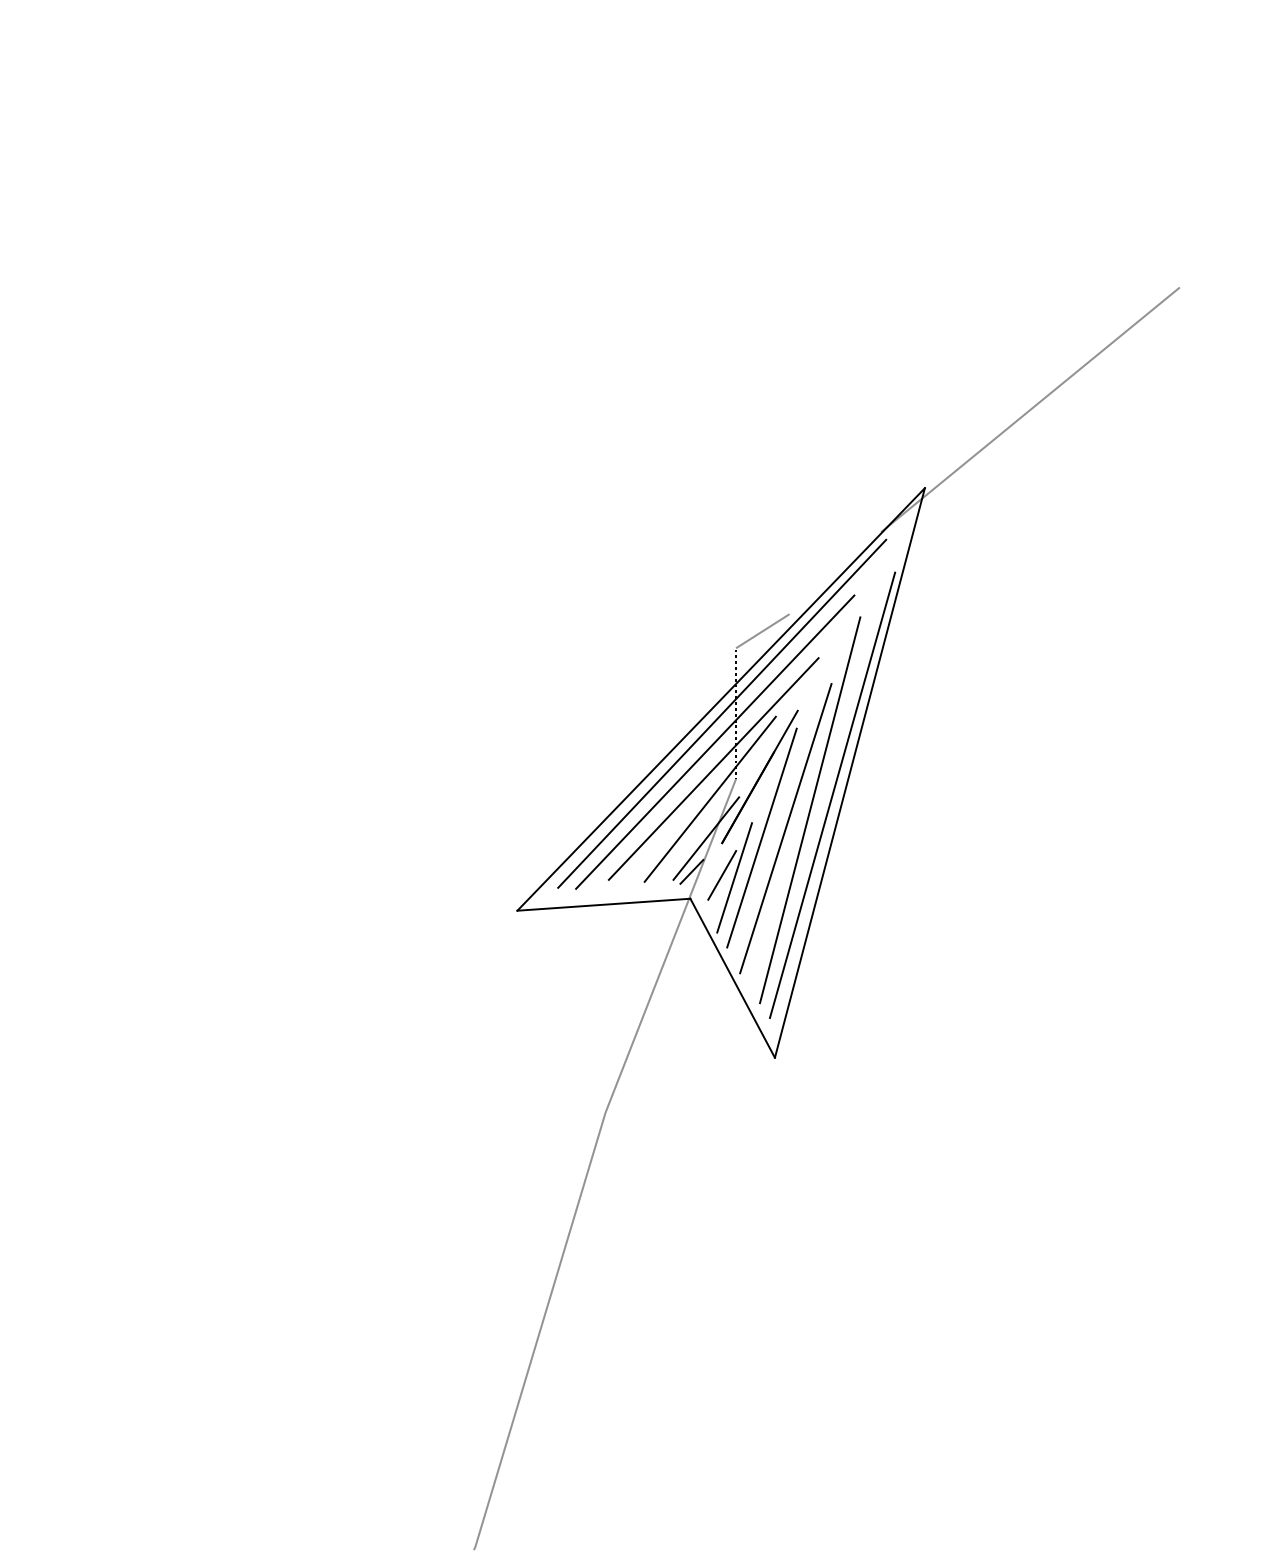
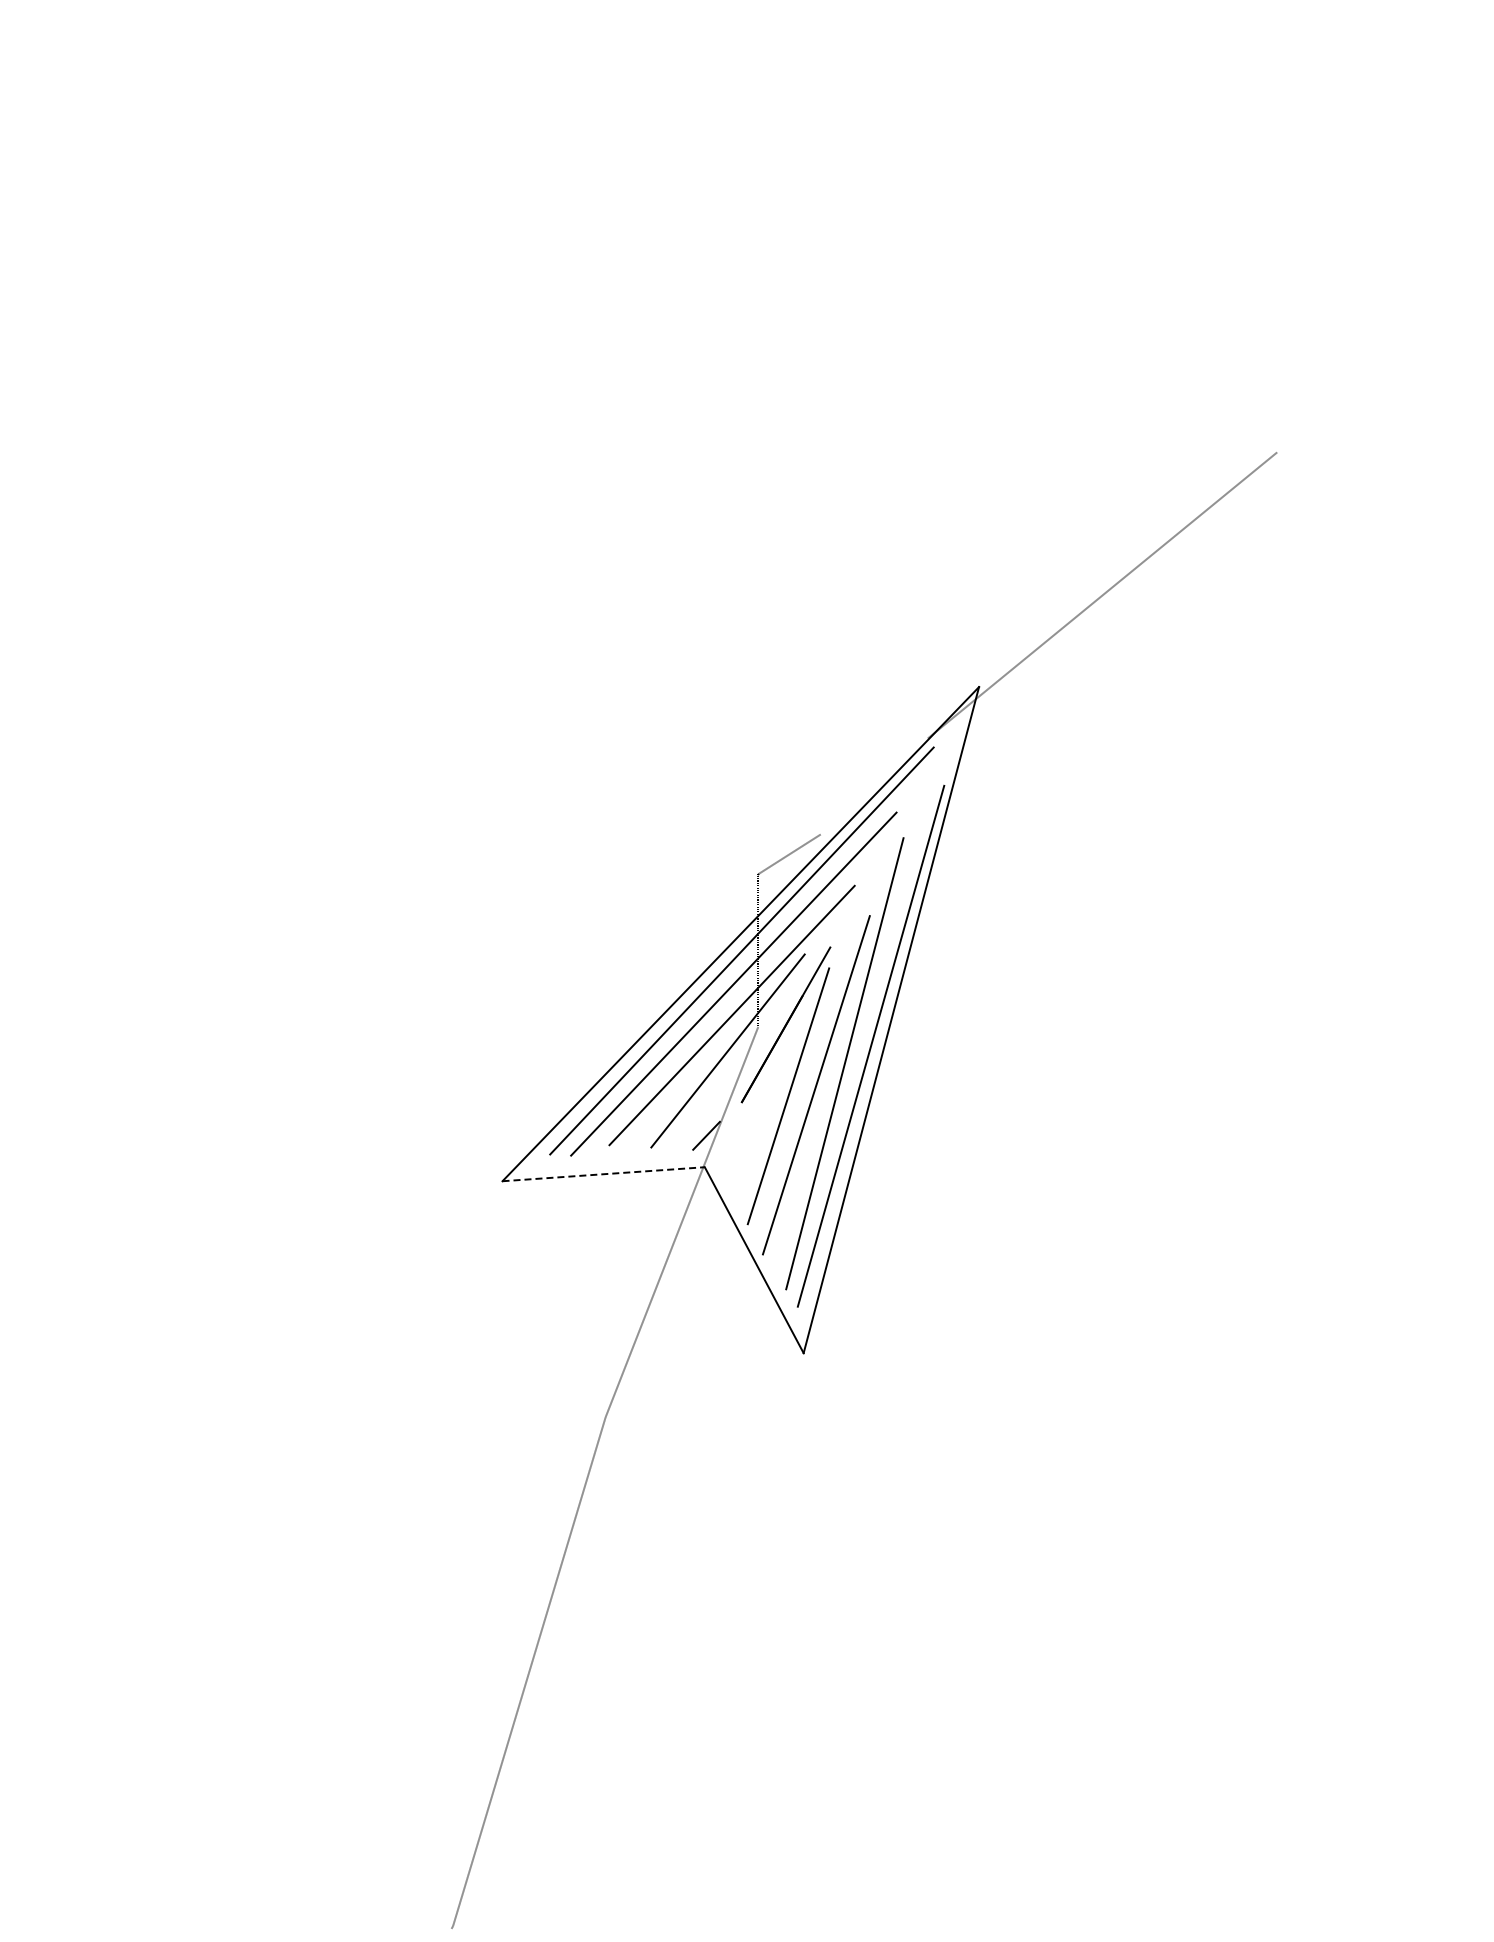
line: (706, 838) -> (723, 1096), removed
line: (721, 875) -> (741, 1139), removed
line: (734, 877) -> (756, 1142), removed
line: (604, 904) -> (604, 1174), solid -> dashed

